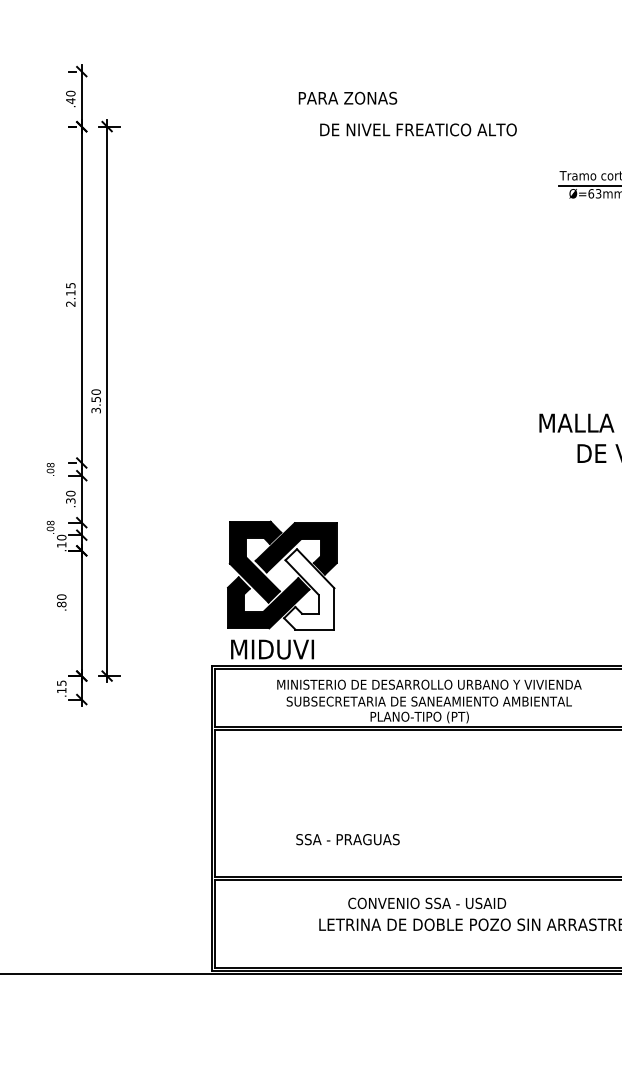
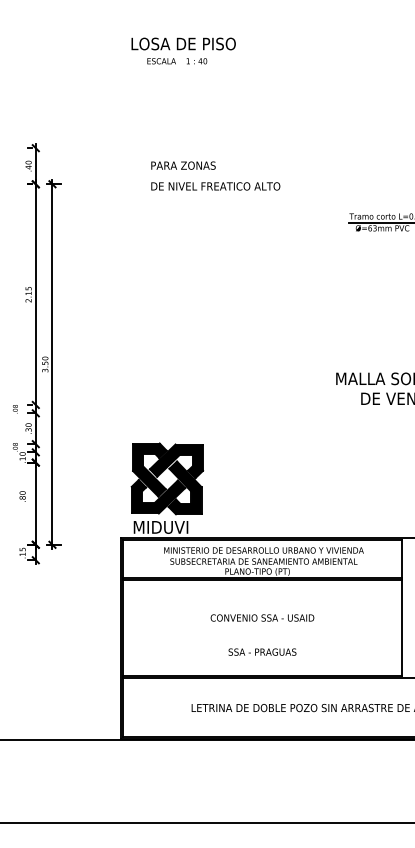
text: (347, 98) -> (183, 165), moved
text: (418, 130) -> (215, 186), moved
fill: (308, 588) -> (184, 487), added
text: (347, 838) -> (262, 651), moved
text: (427, 902) -> (262, 617), moved

